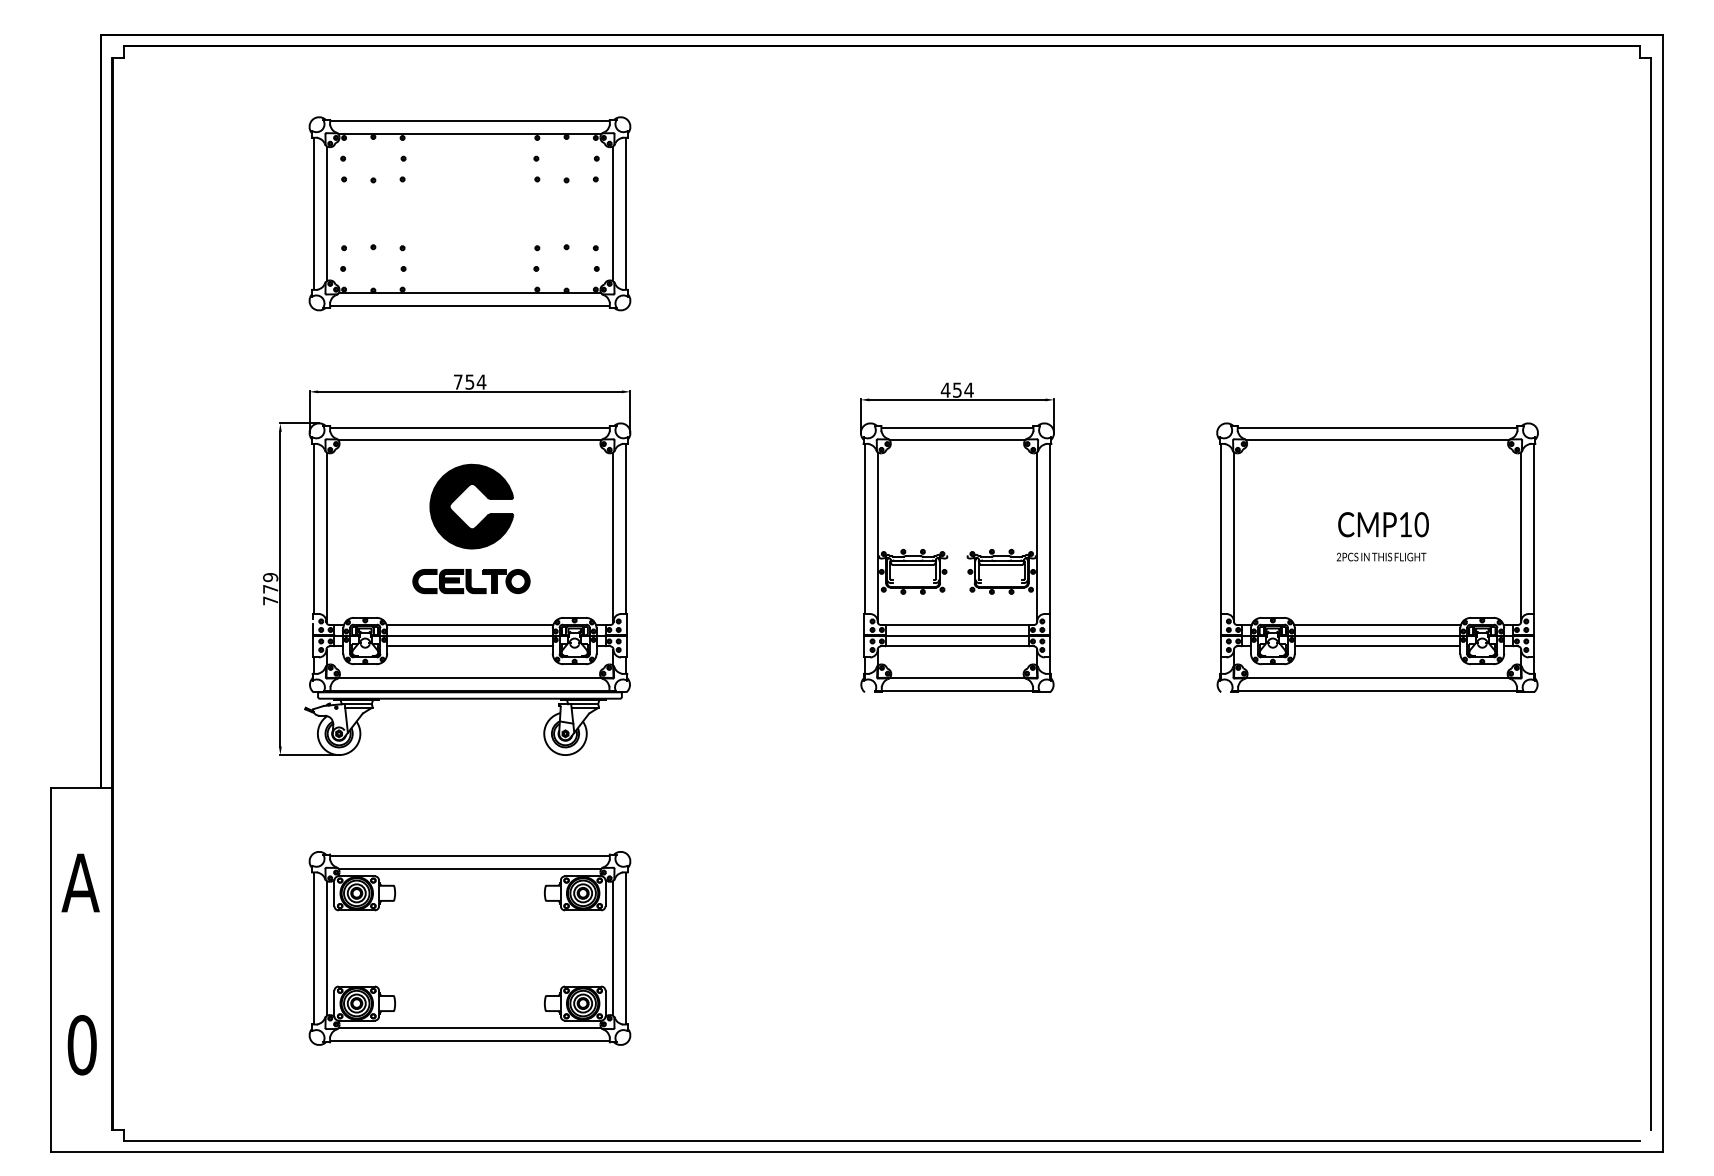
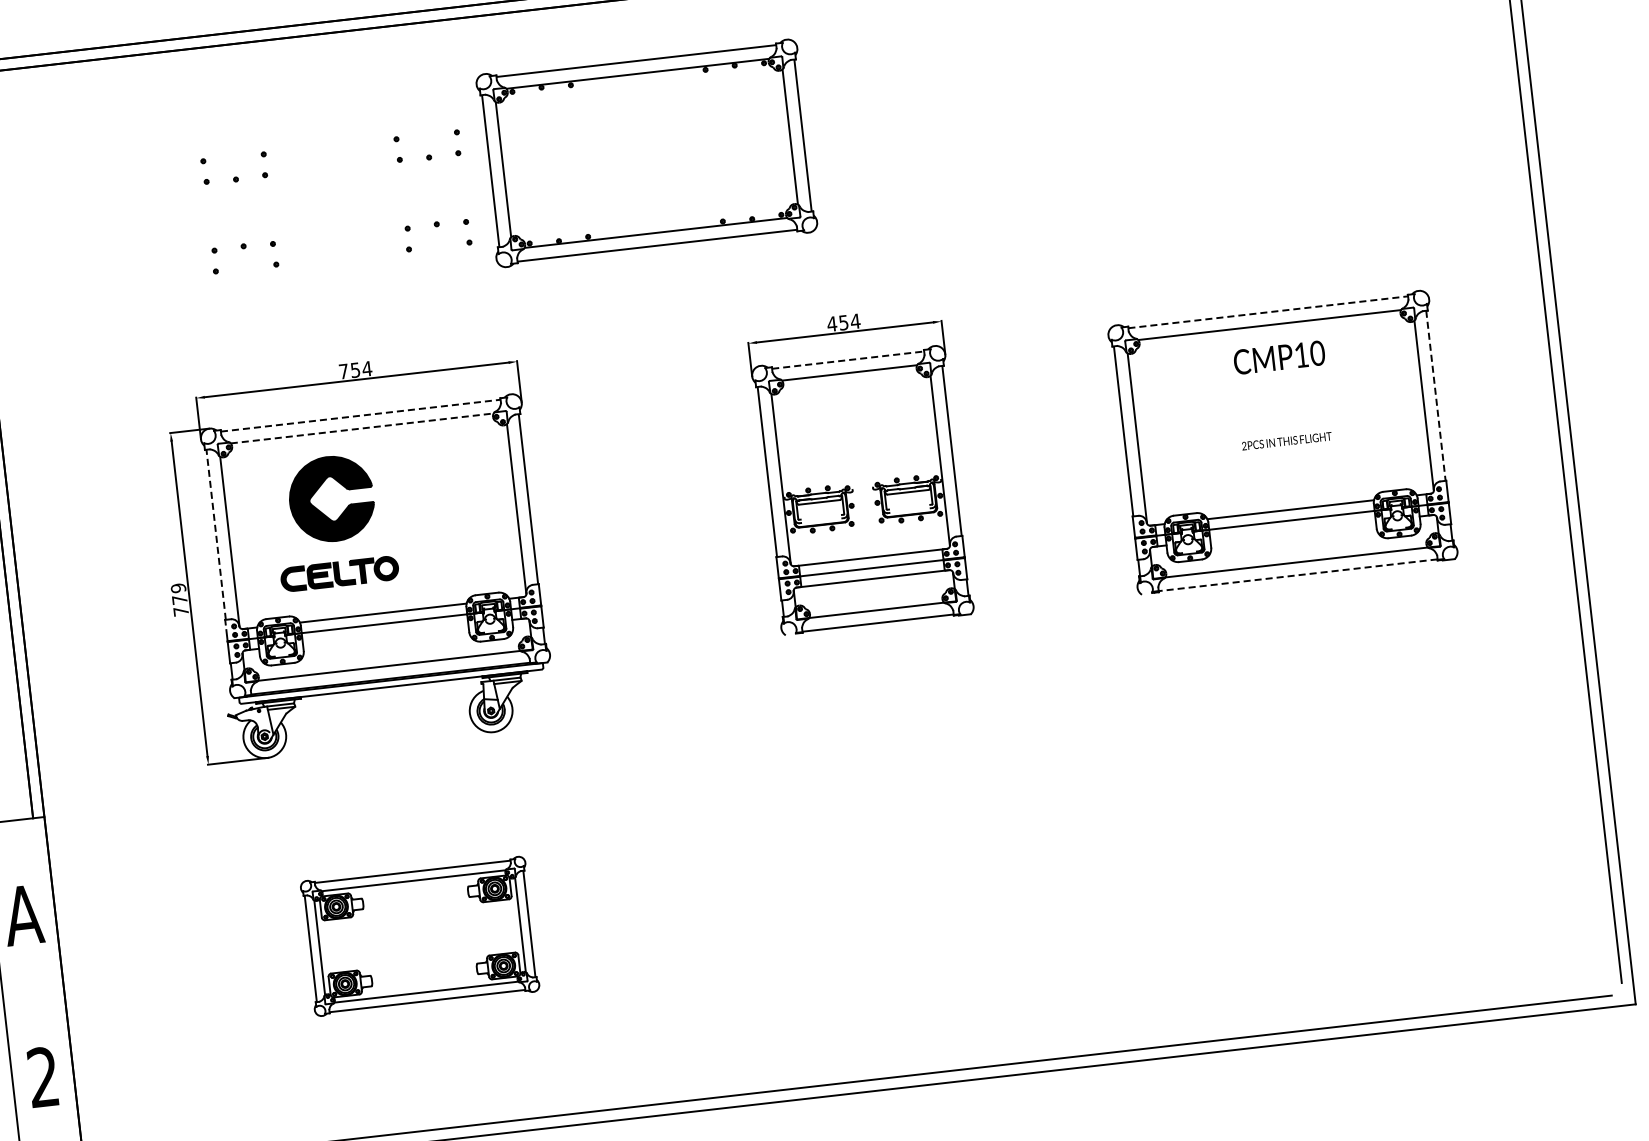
part: (469, 213) -> (646, 153), moved
line: (469, 427) -> (360, 415), solid -> dashed
line: (957, 427) -> (848, 360), solid -> dashed
line: (1377, 427) -> (1268, 312), solid -> dashed
line: (470, 440) -> (362, 428), solid -> dashed
text: (1383, 524) -> (1279, 357), moved
line: (313, 528) -> (215, 534), solid -> dashed
part: (471, 528) -> (333, 520), moved
line: (1533, 529) -> (1435, 396), solid -> dashed
line: (469, 646) -> (385, 634), removed
line: (1377, 646) -> (1293, 531), removed
line: (1377, 690) -> (1298, 575), solid -> dashed
part: (469, 948) -> (419, 936), size x0.7
text: (81, 1045) -> (42, 1077), 0 -> 2

